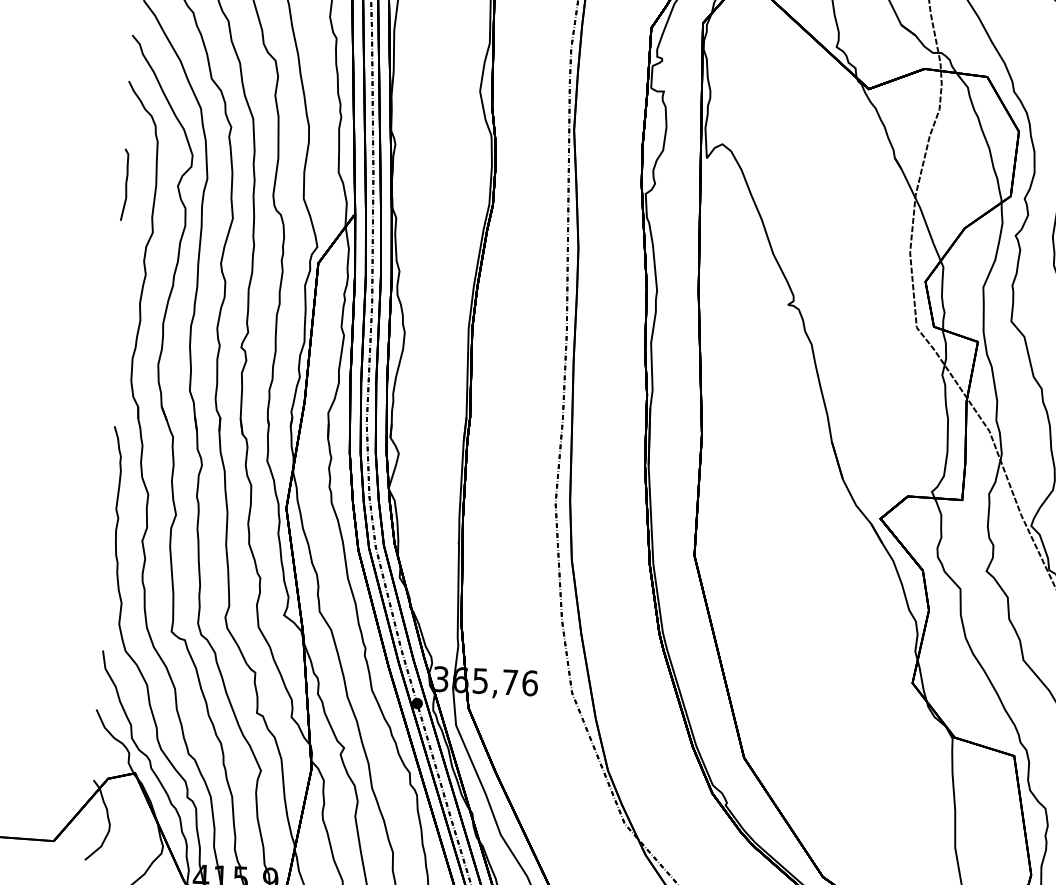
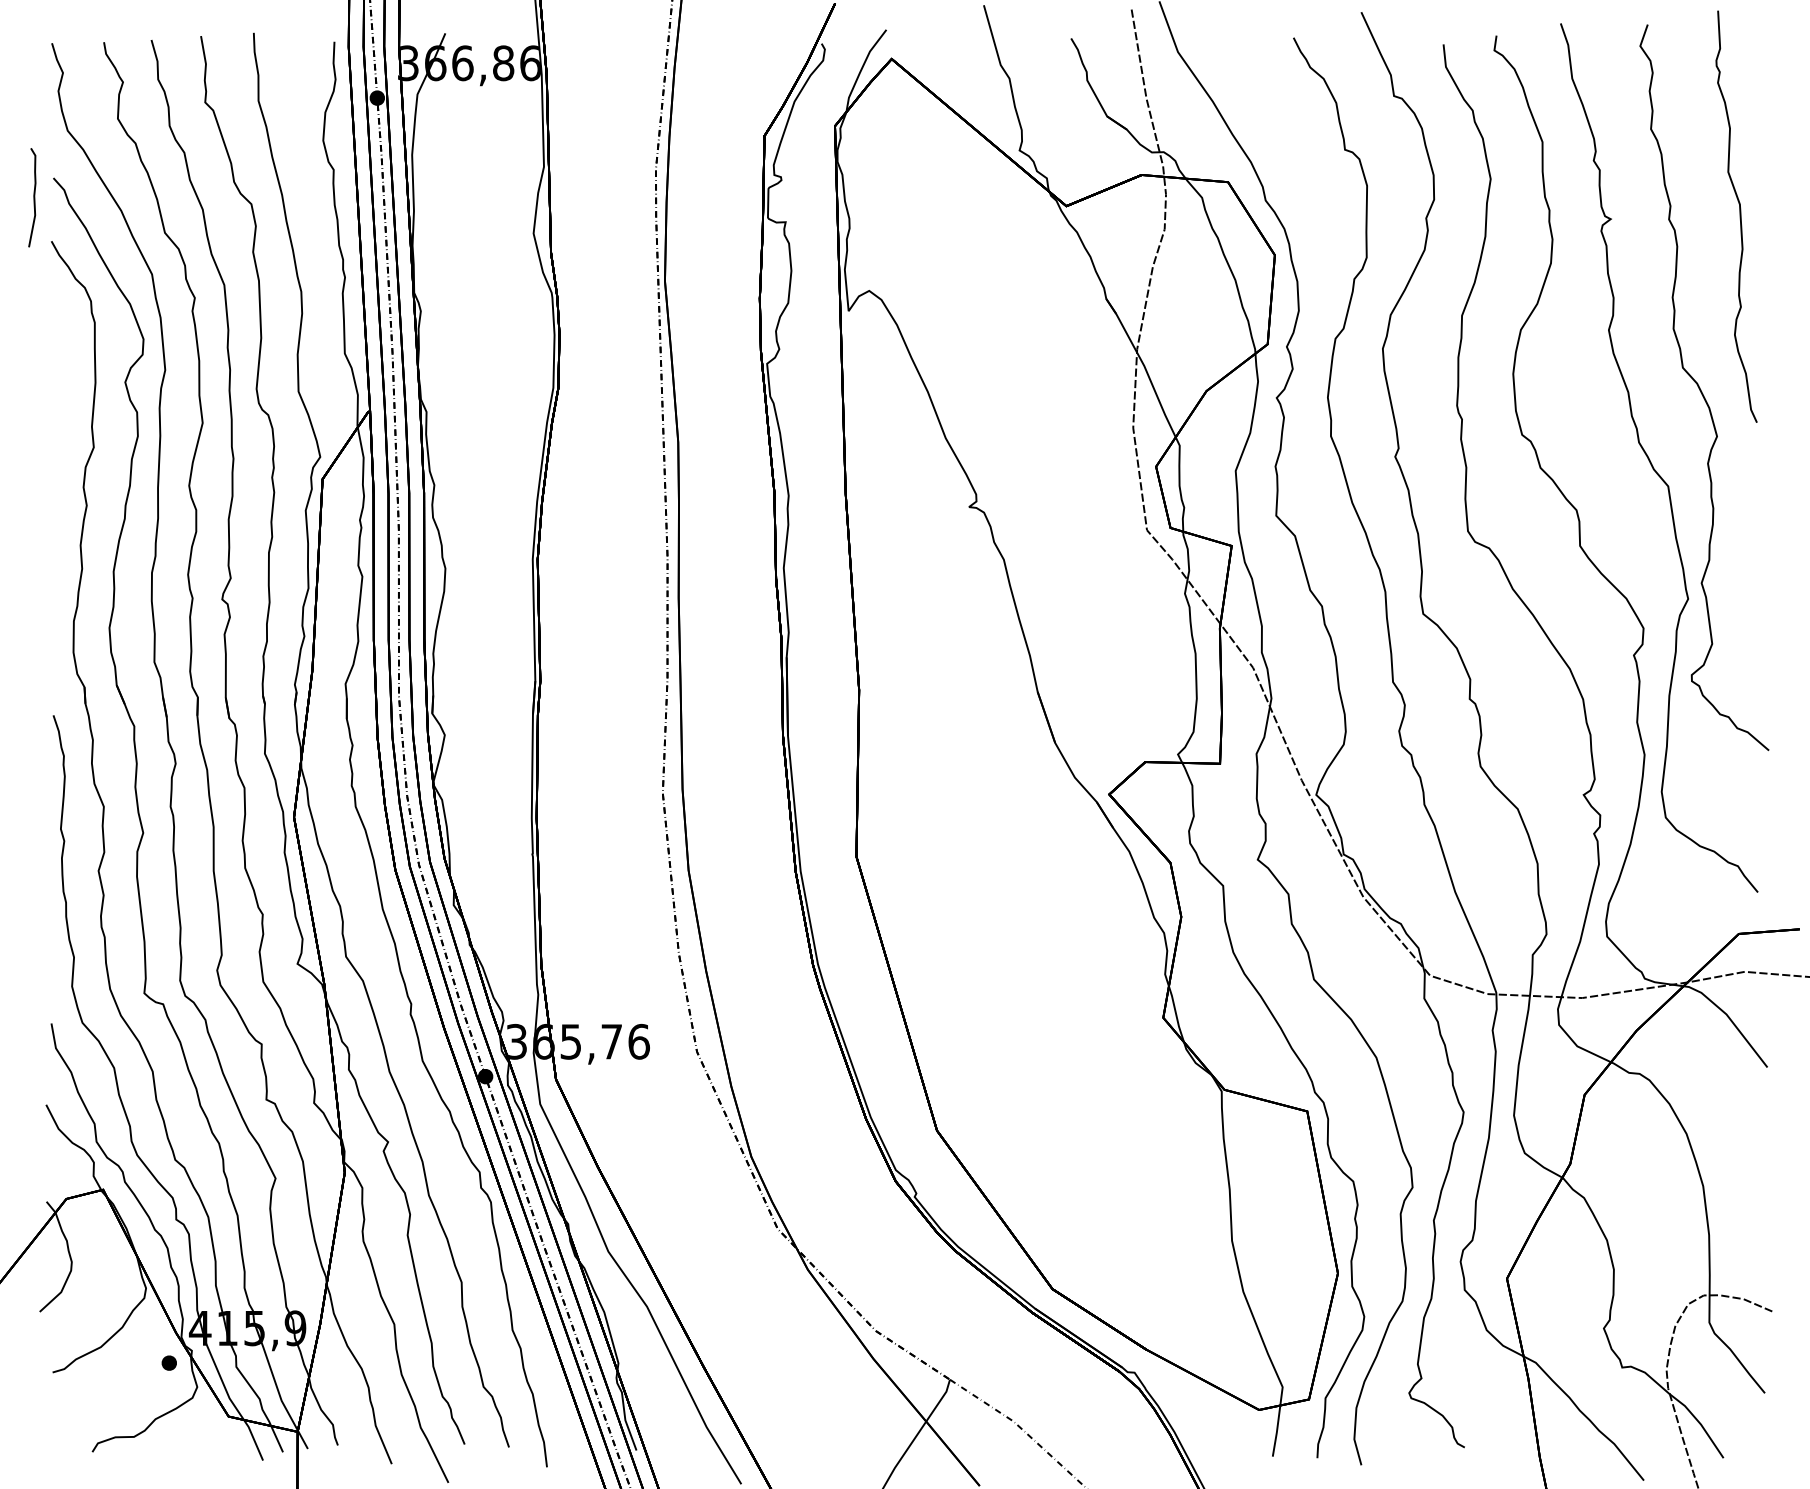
curve: (125, 184) -> (33, 197), moved

